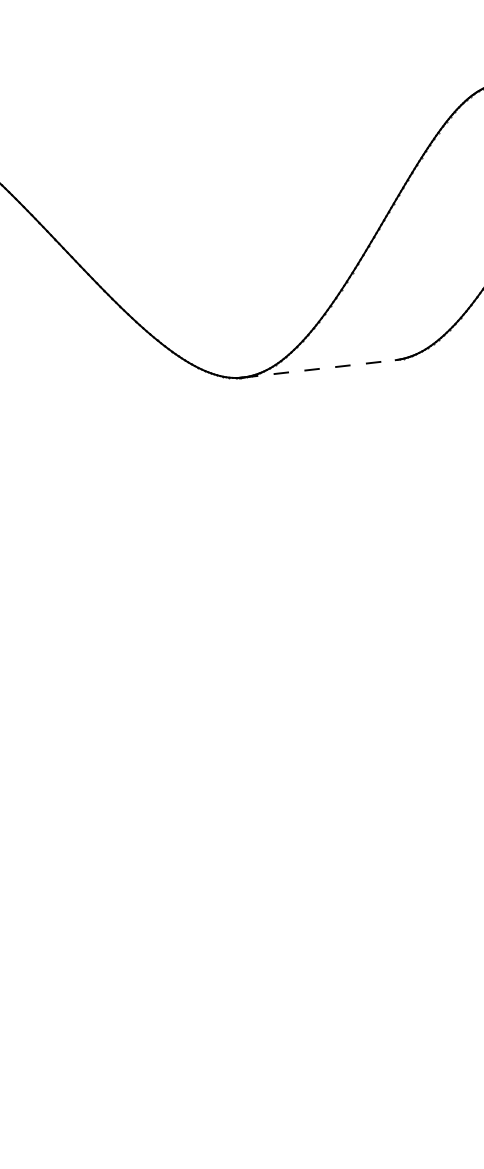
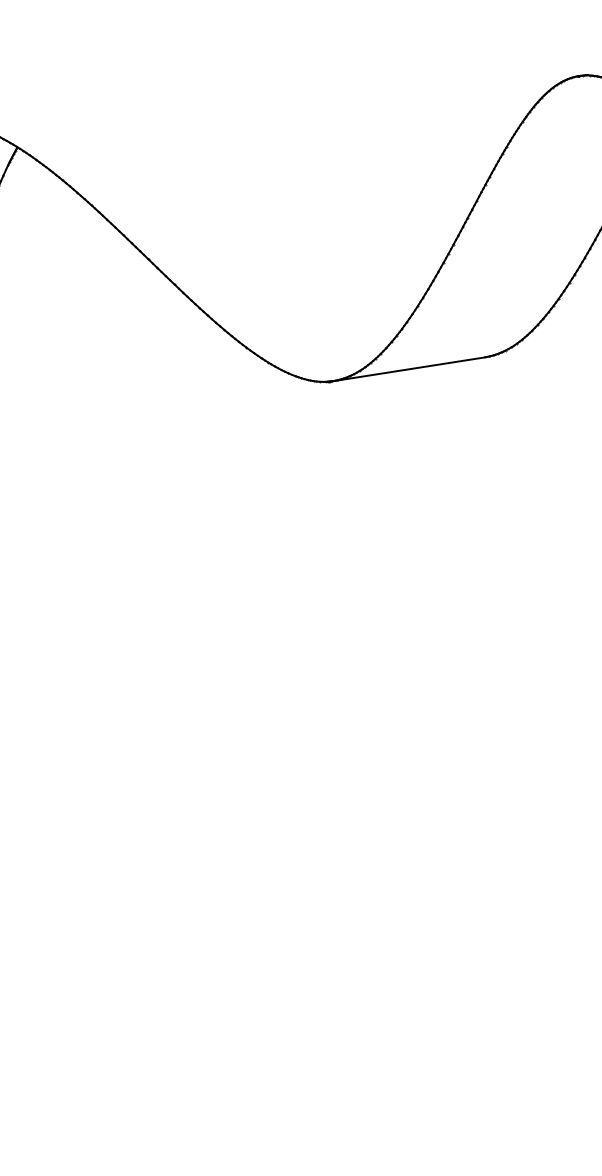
line: (319, 369) -> (409, 369), dashed -> solid

